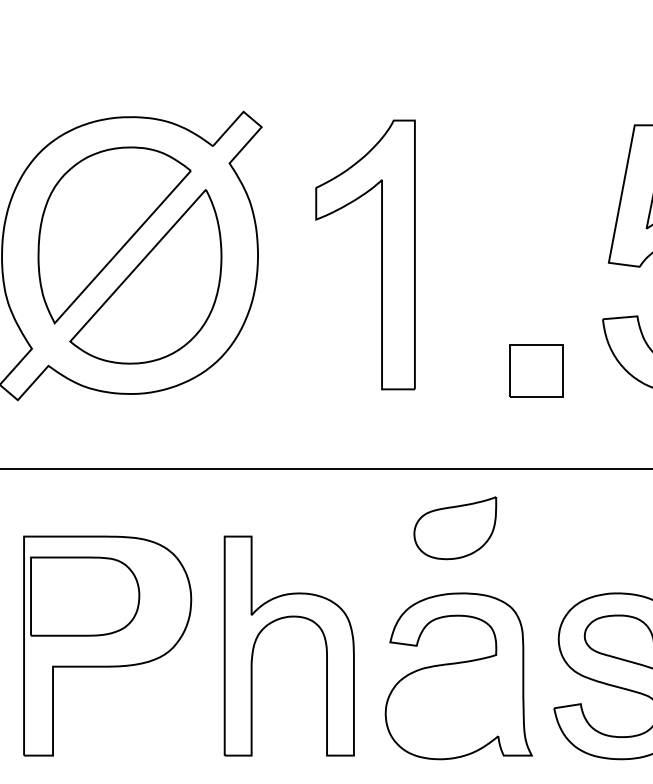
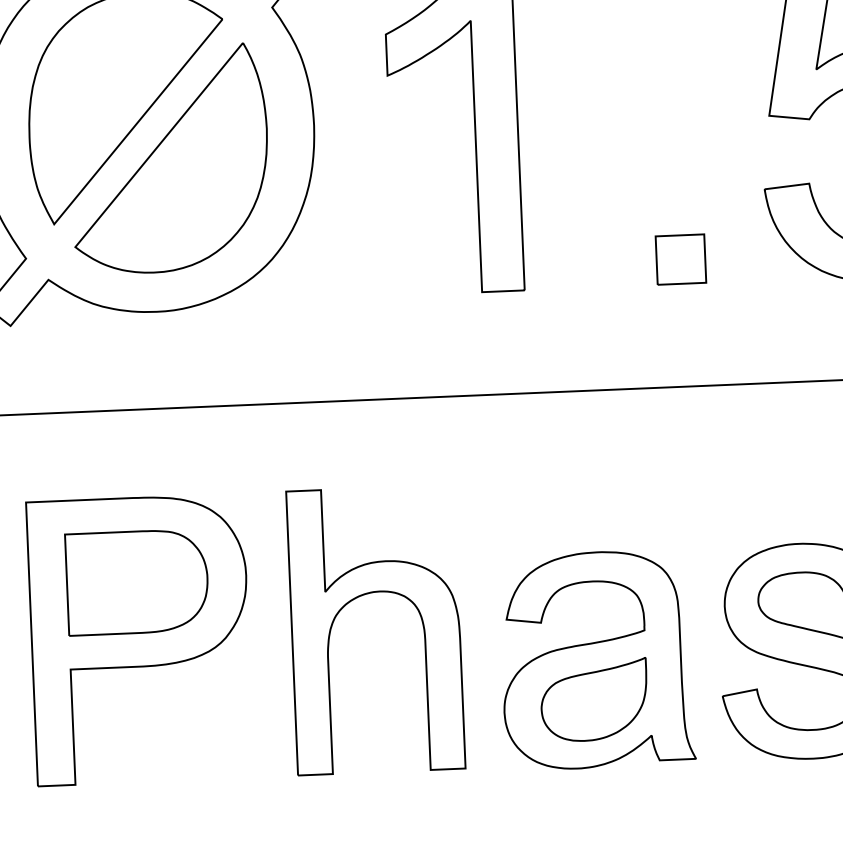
part: (535, 370) -> (680, 259), size x0.71
part: (455, 528) -> (594, 700), moved
part: (85, 596) -> (137, 582), moved

